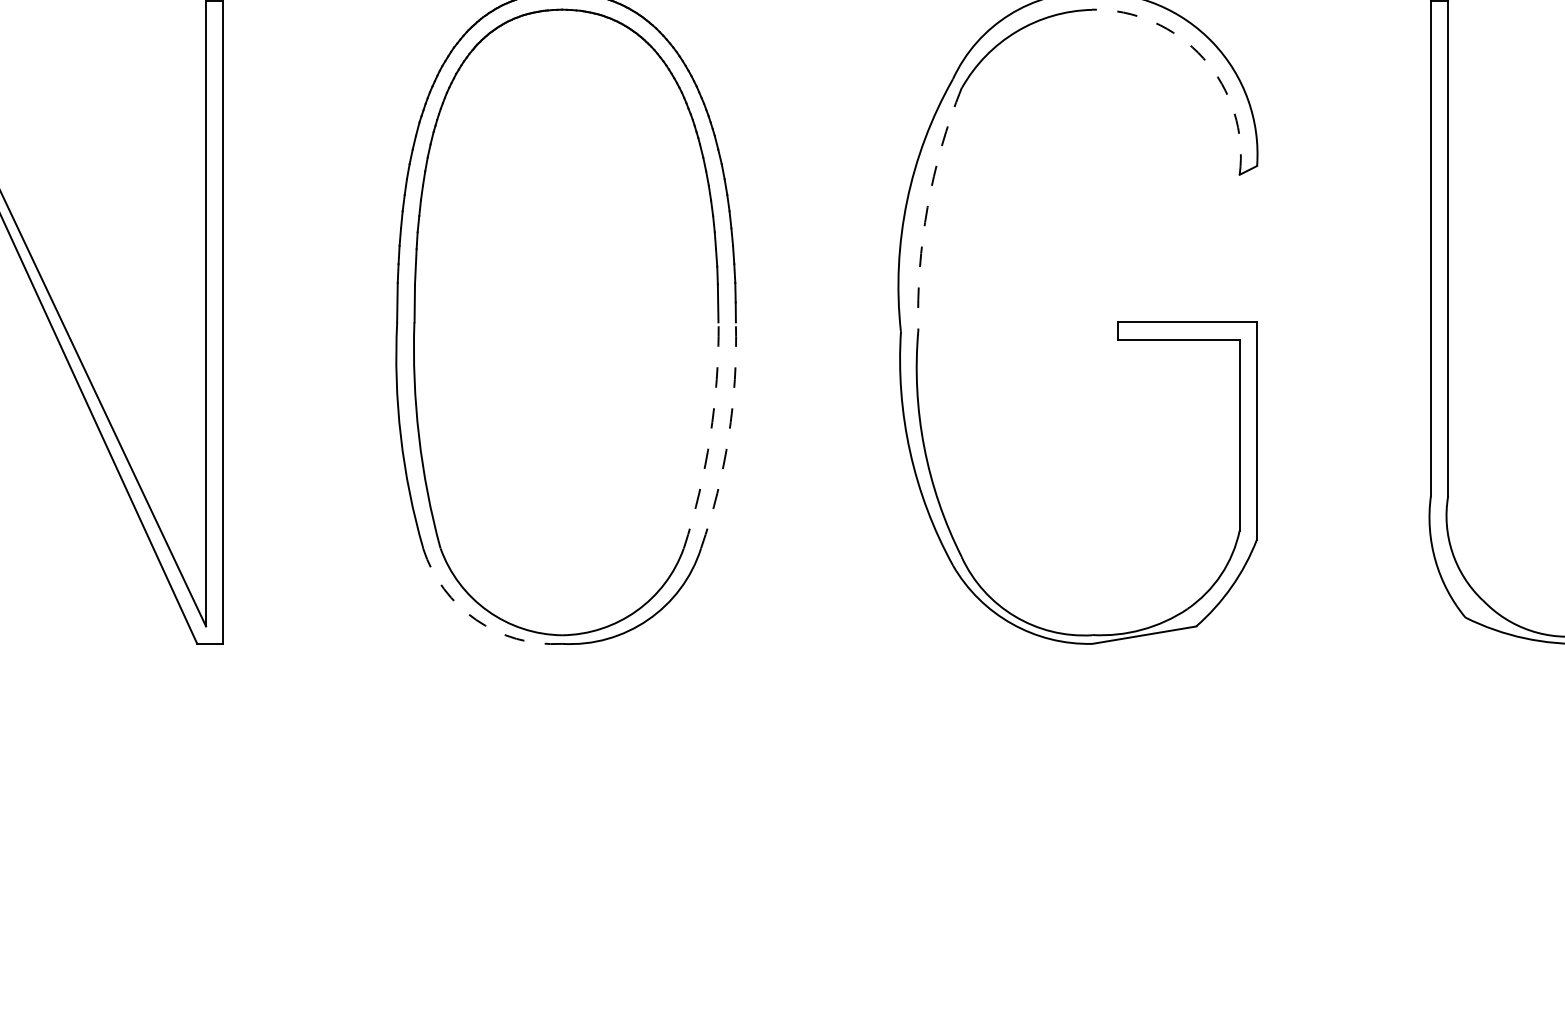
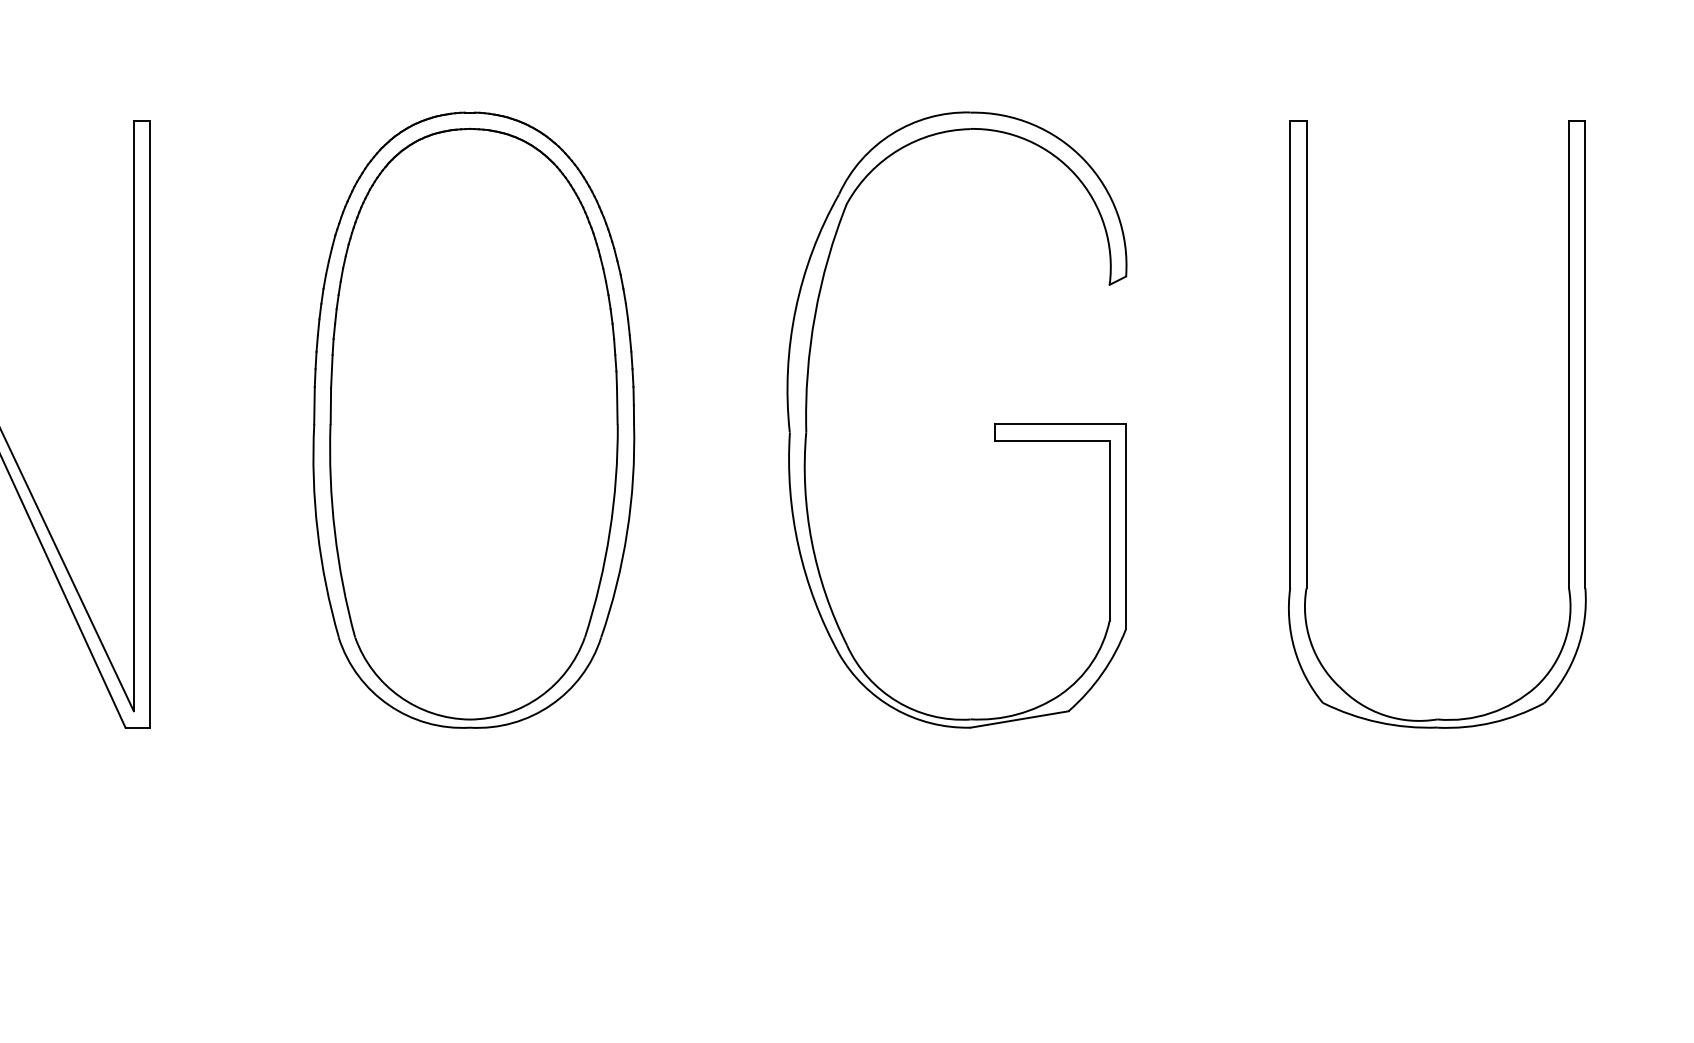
arc: (1203, 58) -> (1075, 175), dashed -> solid
arc: (928, 207) -> (815, 315), dashed -> solid
arc: (709, 437) -> (609, 532), dashed -> solid
arc: (728, 437) -> (627, 532), dashed -> solid
arc: (475, 620) -> (388, 705), dashed -> solid

